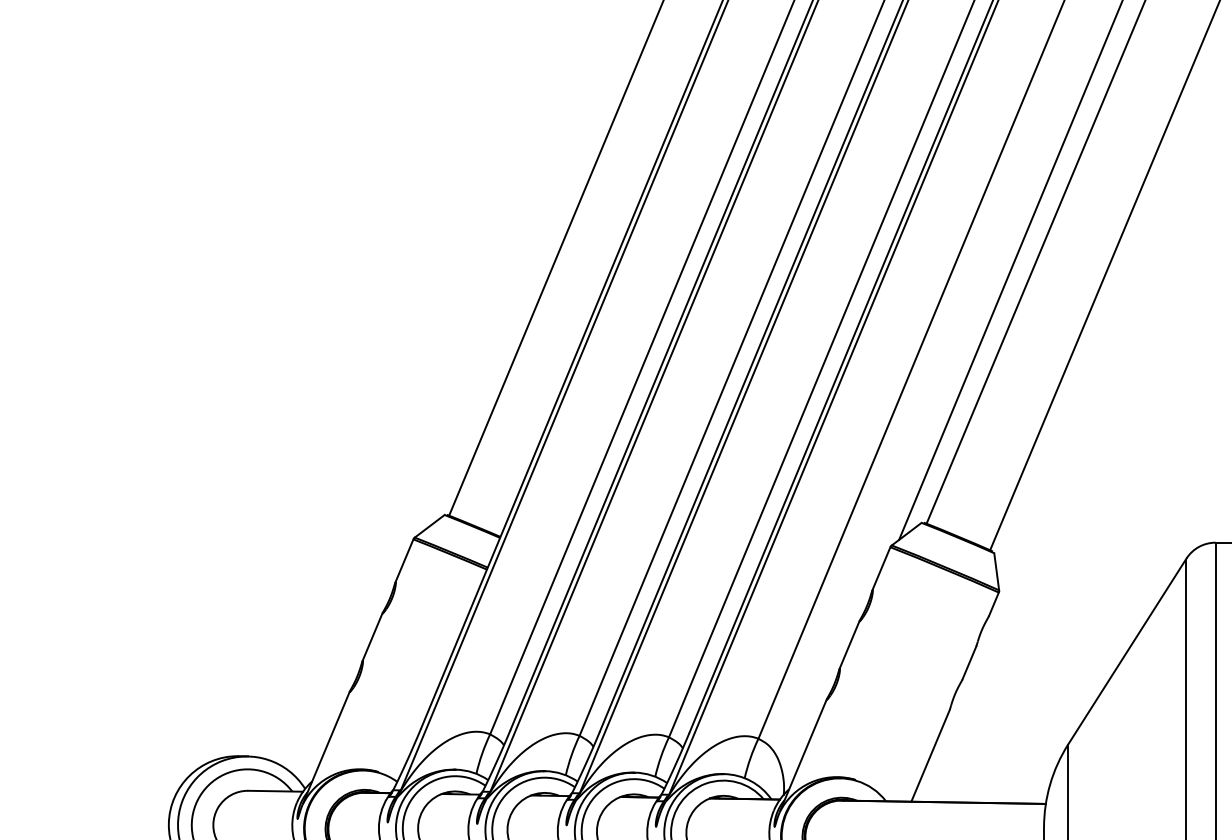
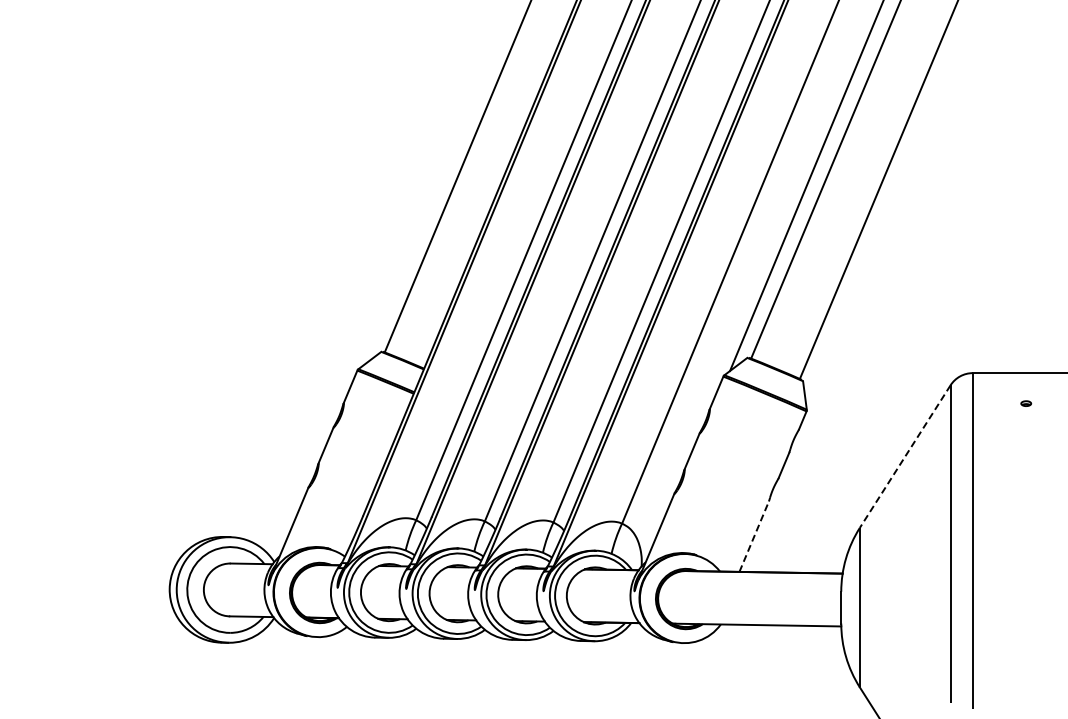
line: (1126, 652) -> (904, 457), solid -> dashed
line: (930, 755) -> (754, 536), solid -> dashed

